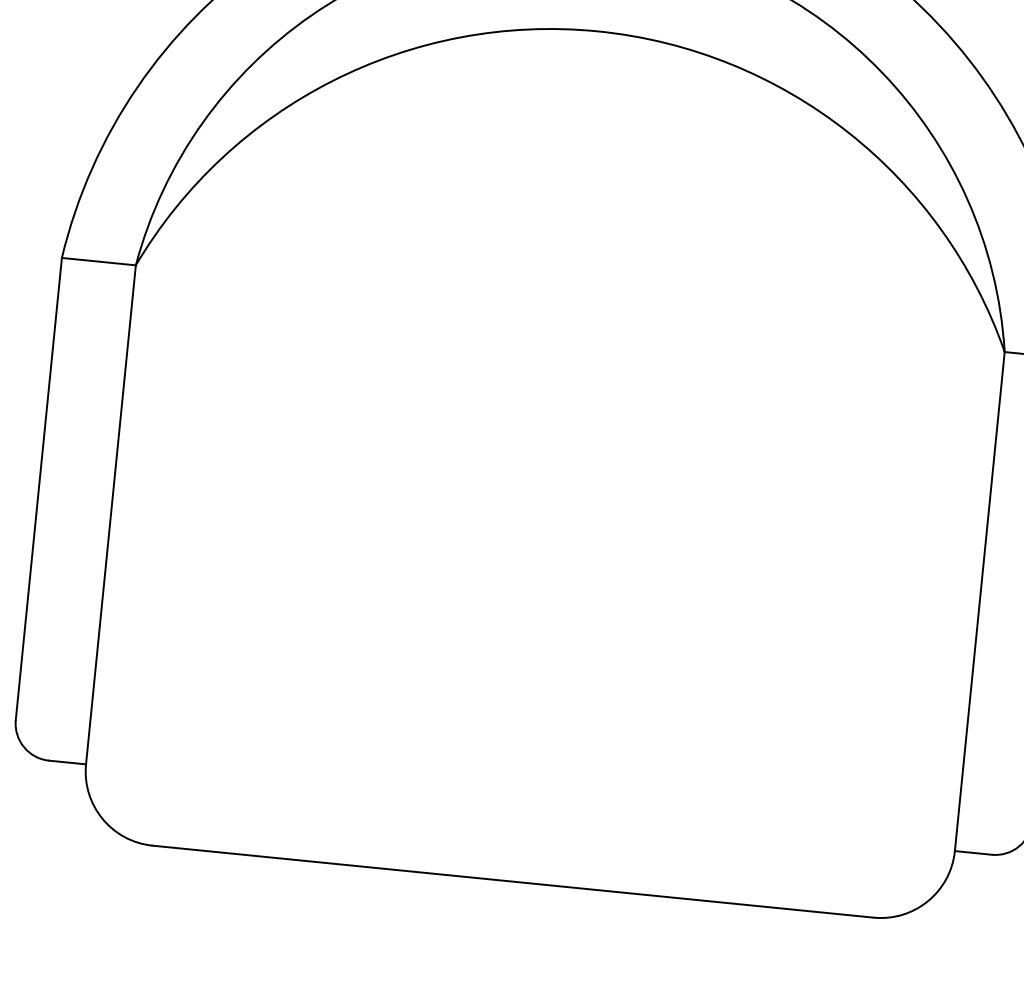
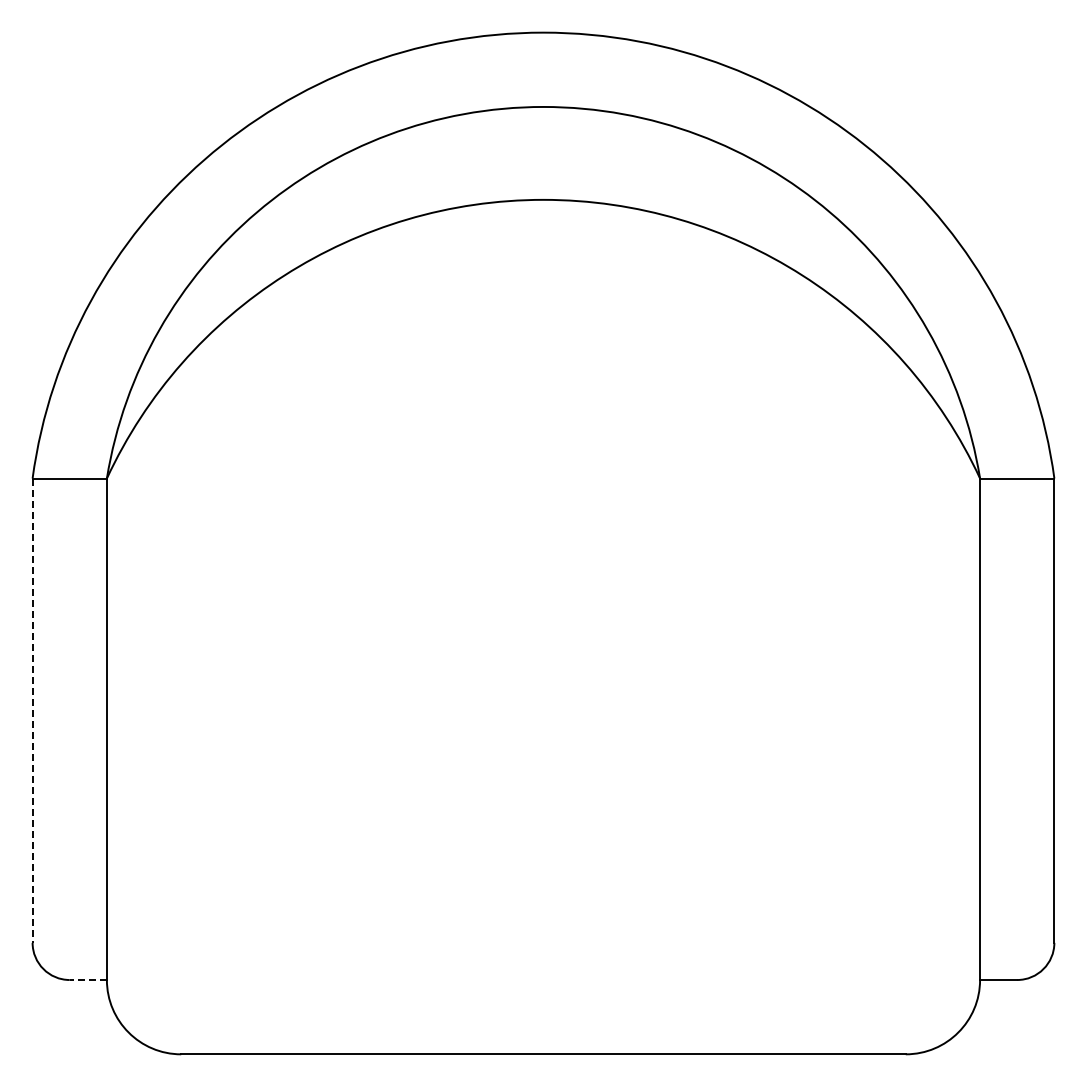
line: (38, 489) -> (32, 711), solid -> dashed
line: (67, 762) -> (88, 980), solid -> dashed

